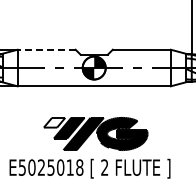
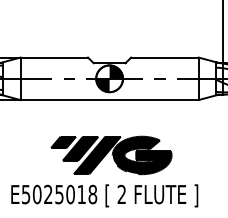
line: (46, 49) -> (54, 57), dashed -> solid
fill: (54, 122) -> (63, 142), added

